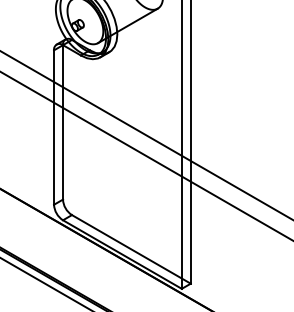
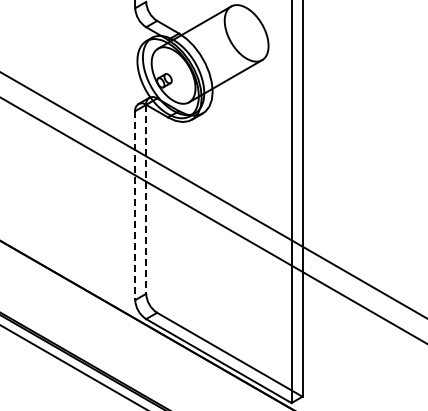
line: (63, 122) -> (146, 199), solid -> dashed
line: (54, 128) -> (135, 206), solid -> dashed

